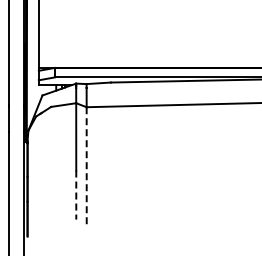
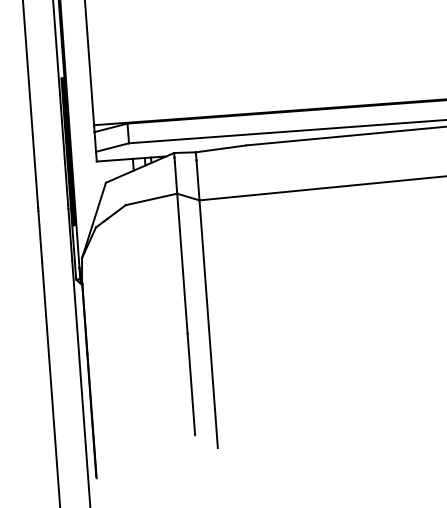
line: (86, 166) -> (208, 323), dashed -> solid
line: (76, 195) -> (191, 385), dashed -> solid

